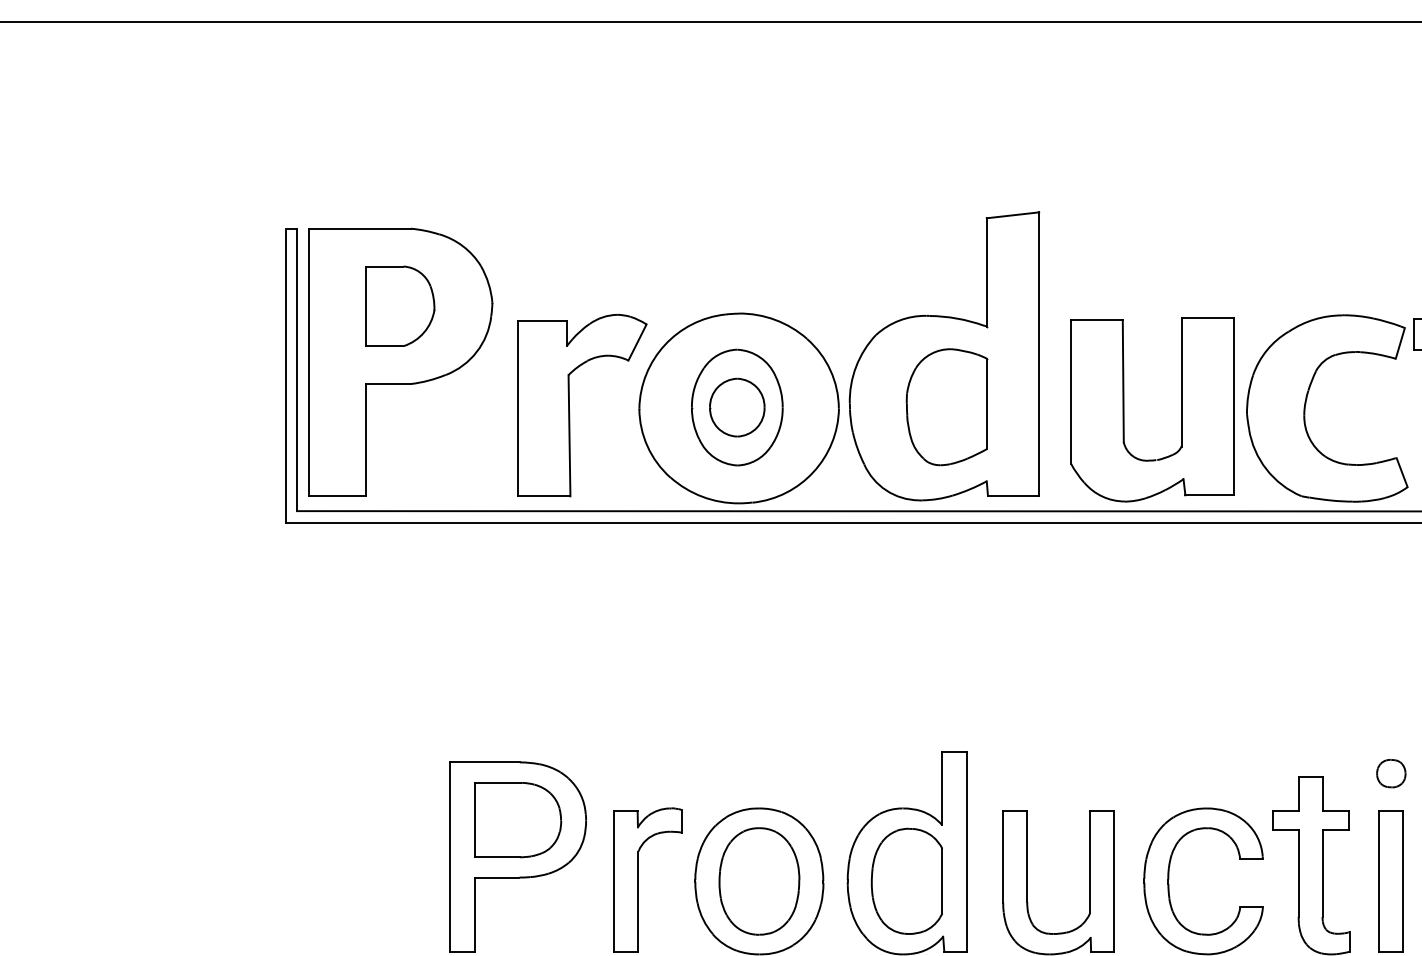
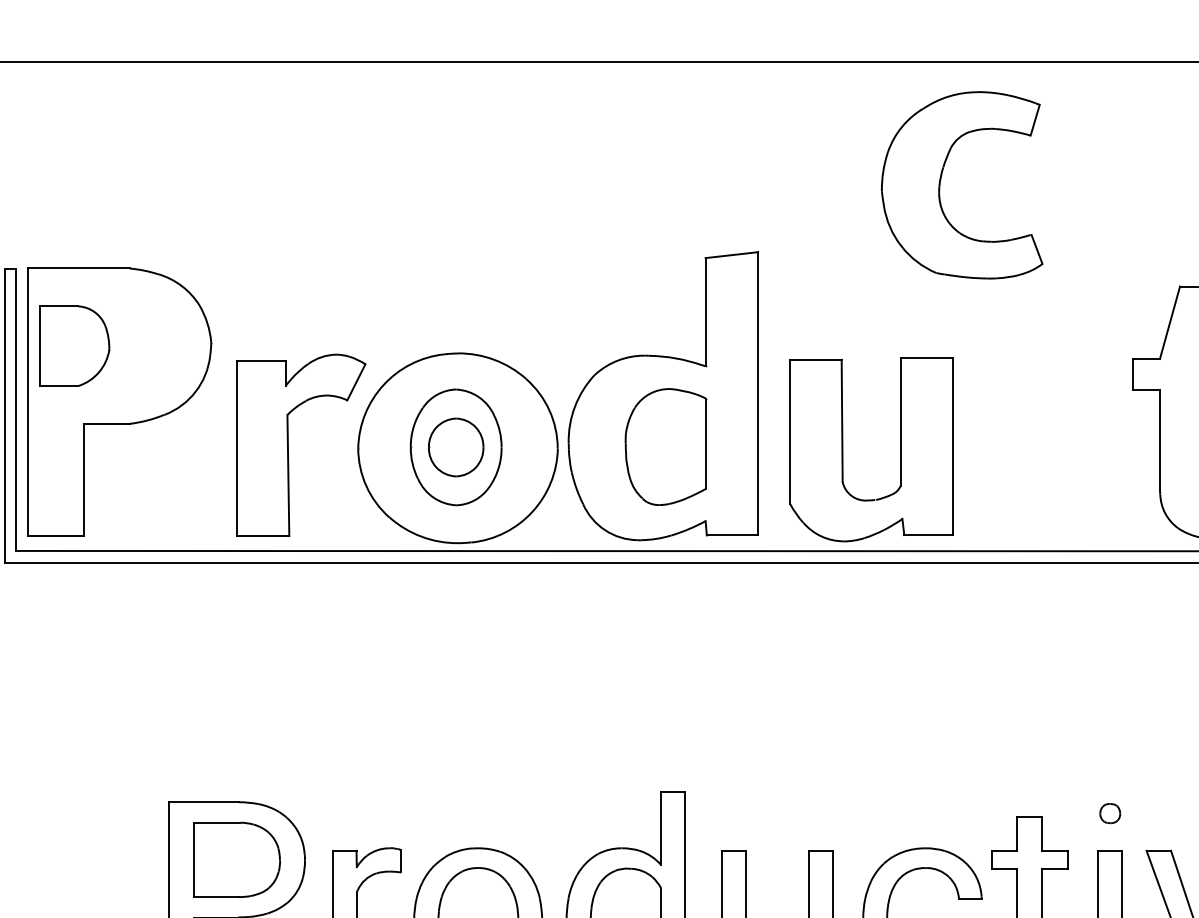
part: (400, 305) -> (75, 345), moved
part: (1306, 404) -> (941, 181), moved
part: (1391, 773) -> (1110, 813), size x0.7

